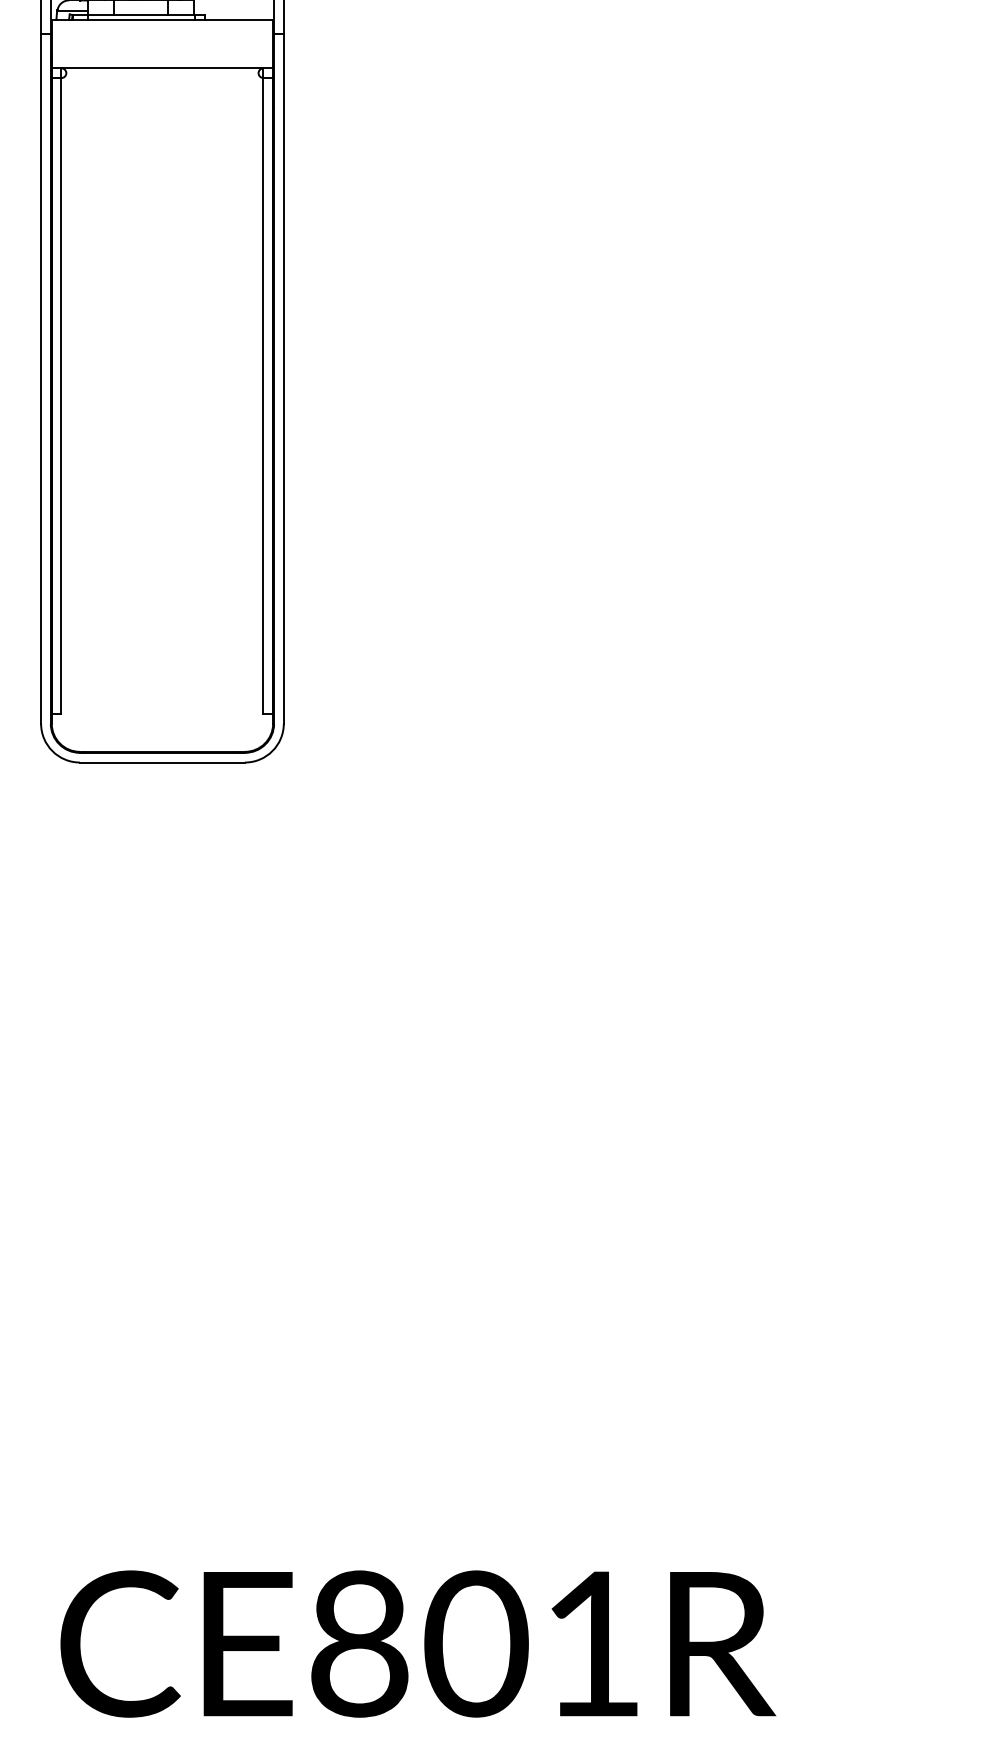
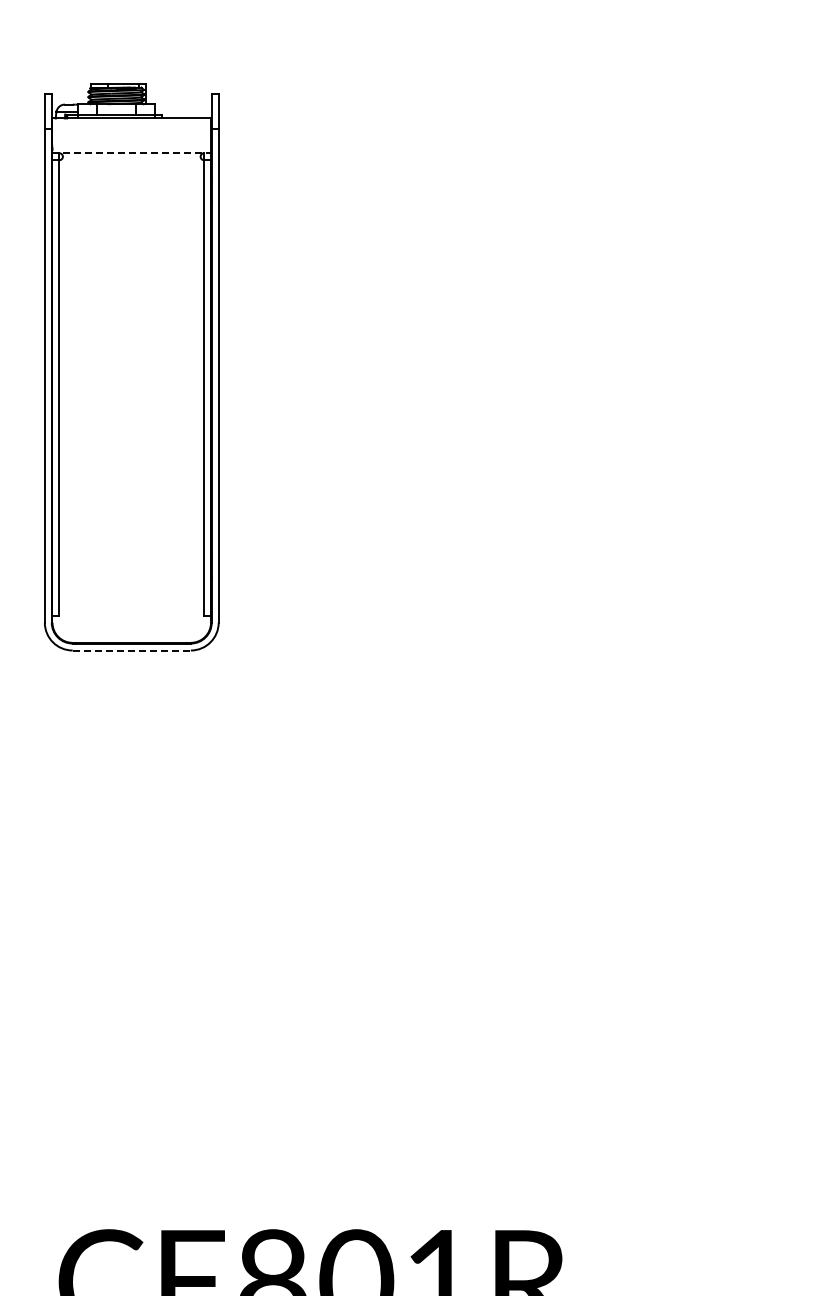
line: (163, 68) -> (132, 153), solid -> dashed
line: (163, 762) -> (132, 650), solid -> dashed

